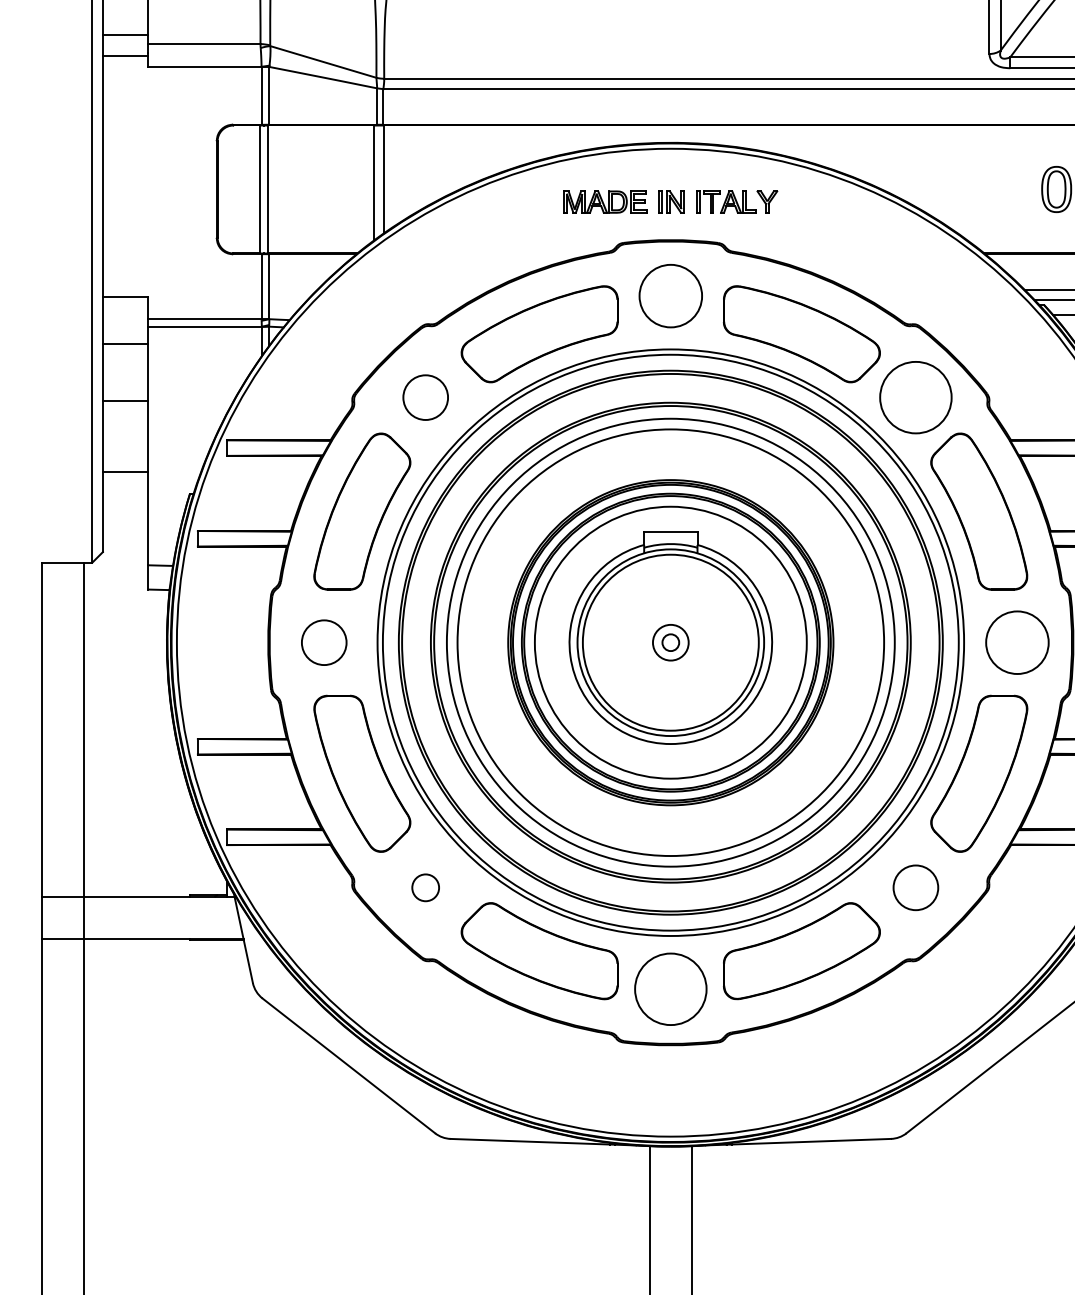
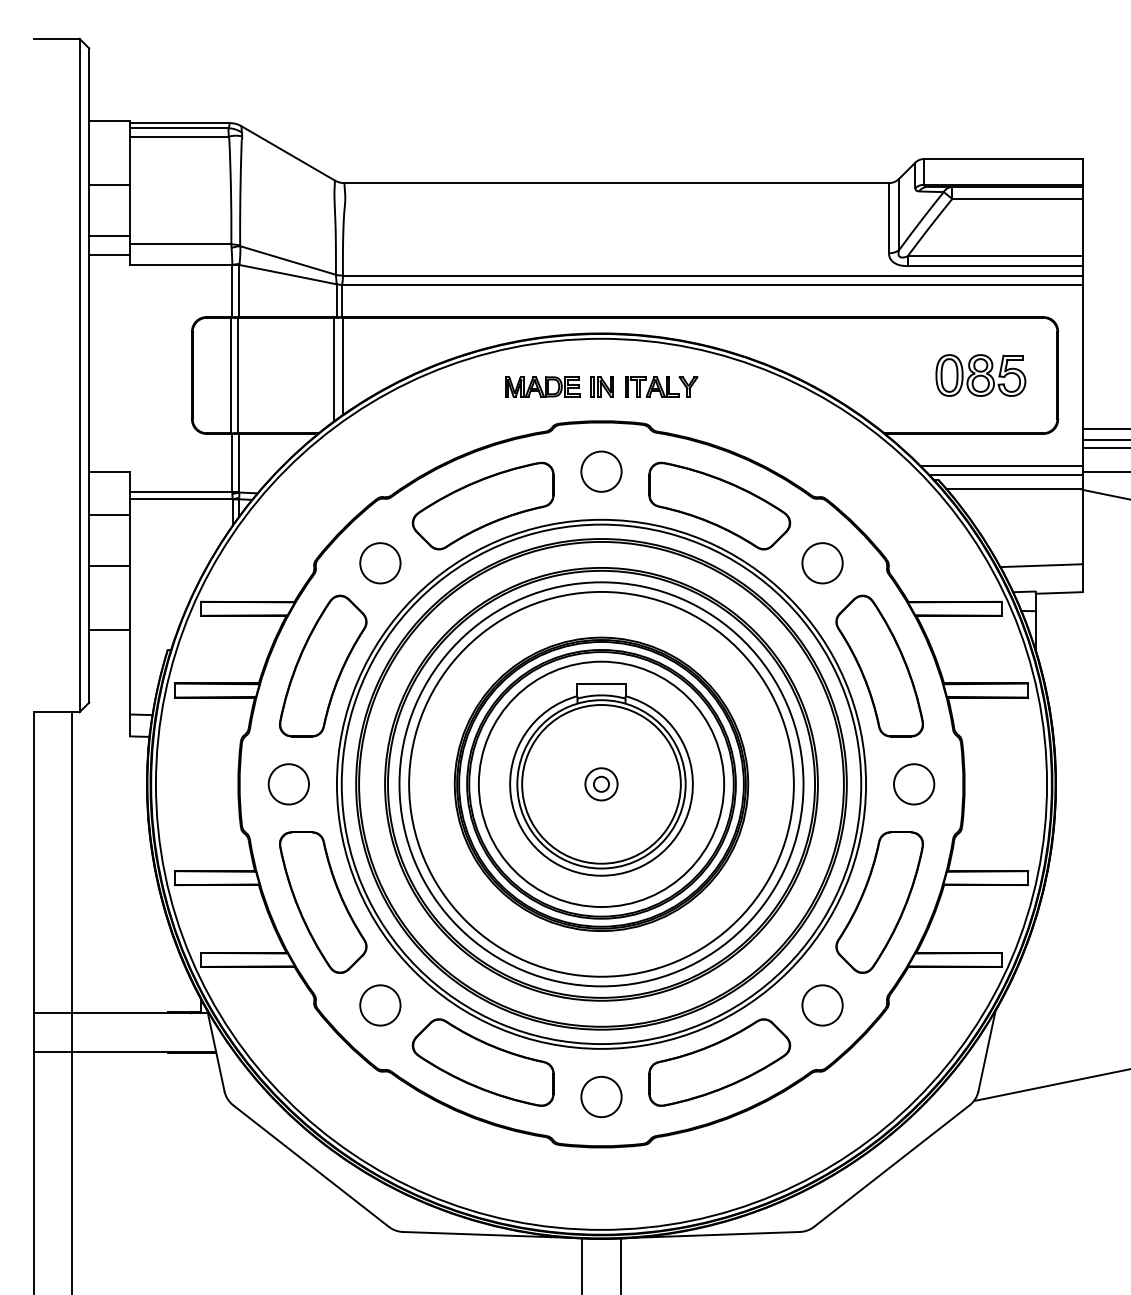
circle: (670, 295) -> (601, 471), size x0.71
circle: (915, 397) -> (822, 563), size x0.62
circle: (1016, 642) -> (913, 784), size x0.71
circle: (425, 887) -> (380, 1005), size x1.67
circle: (670, 988) -> (601, 1096), size x0.62

